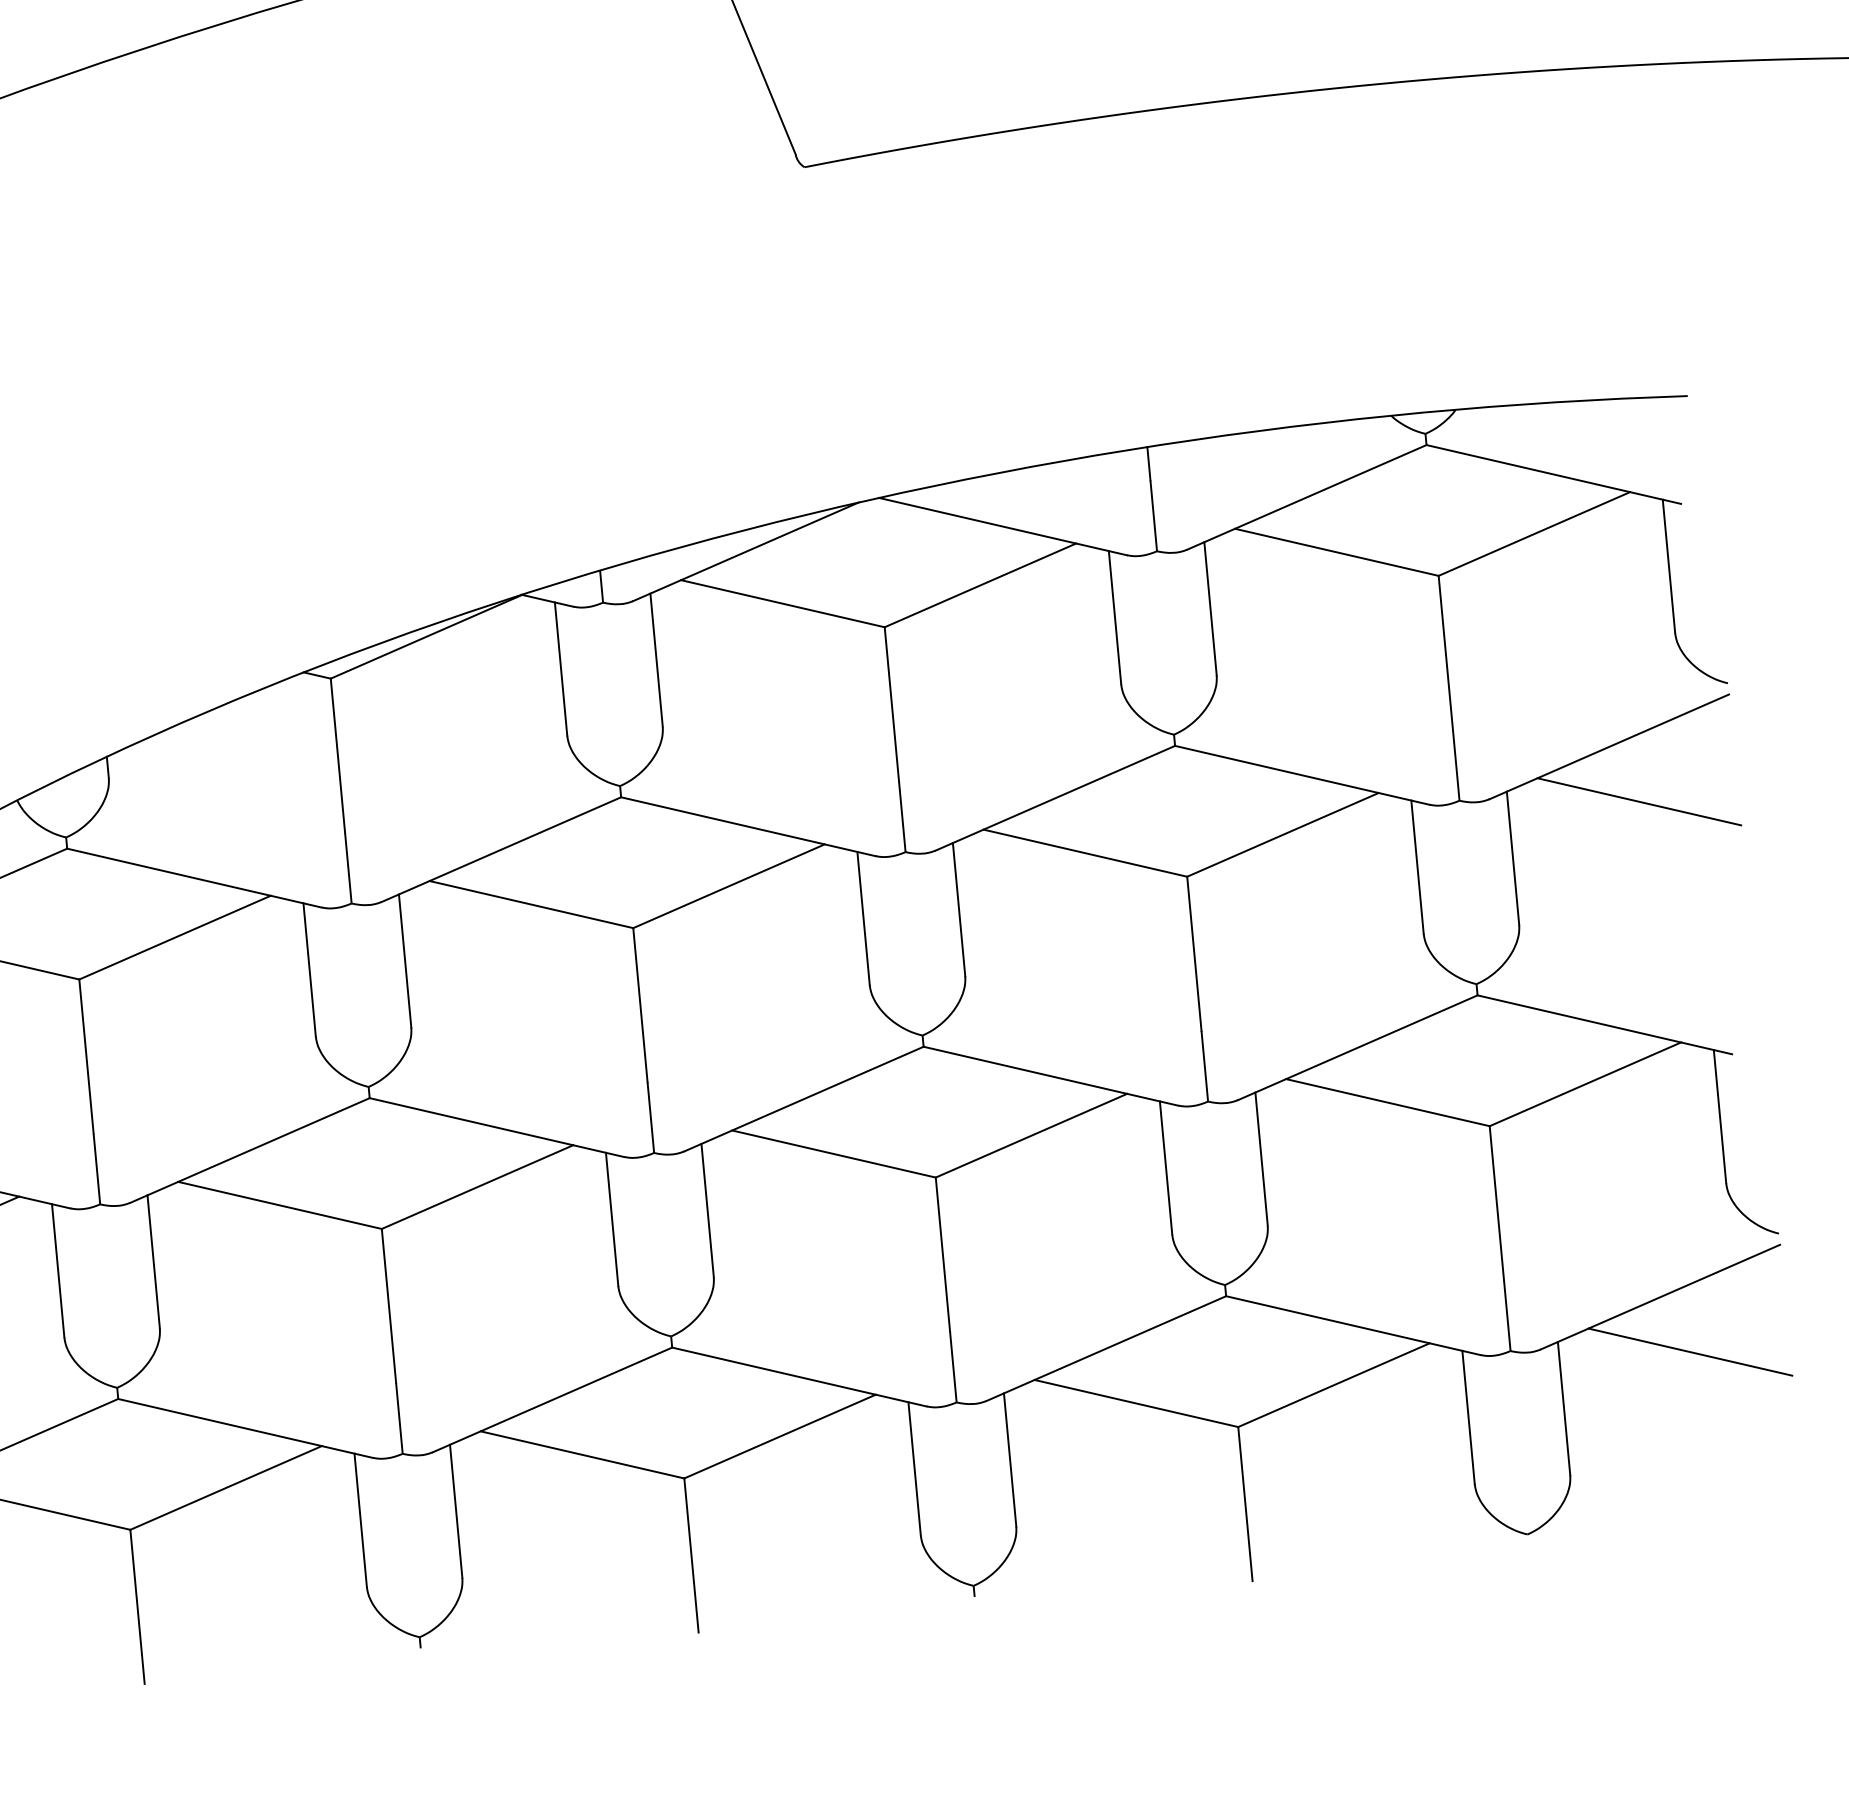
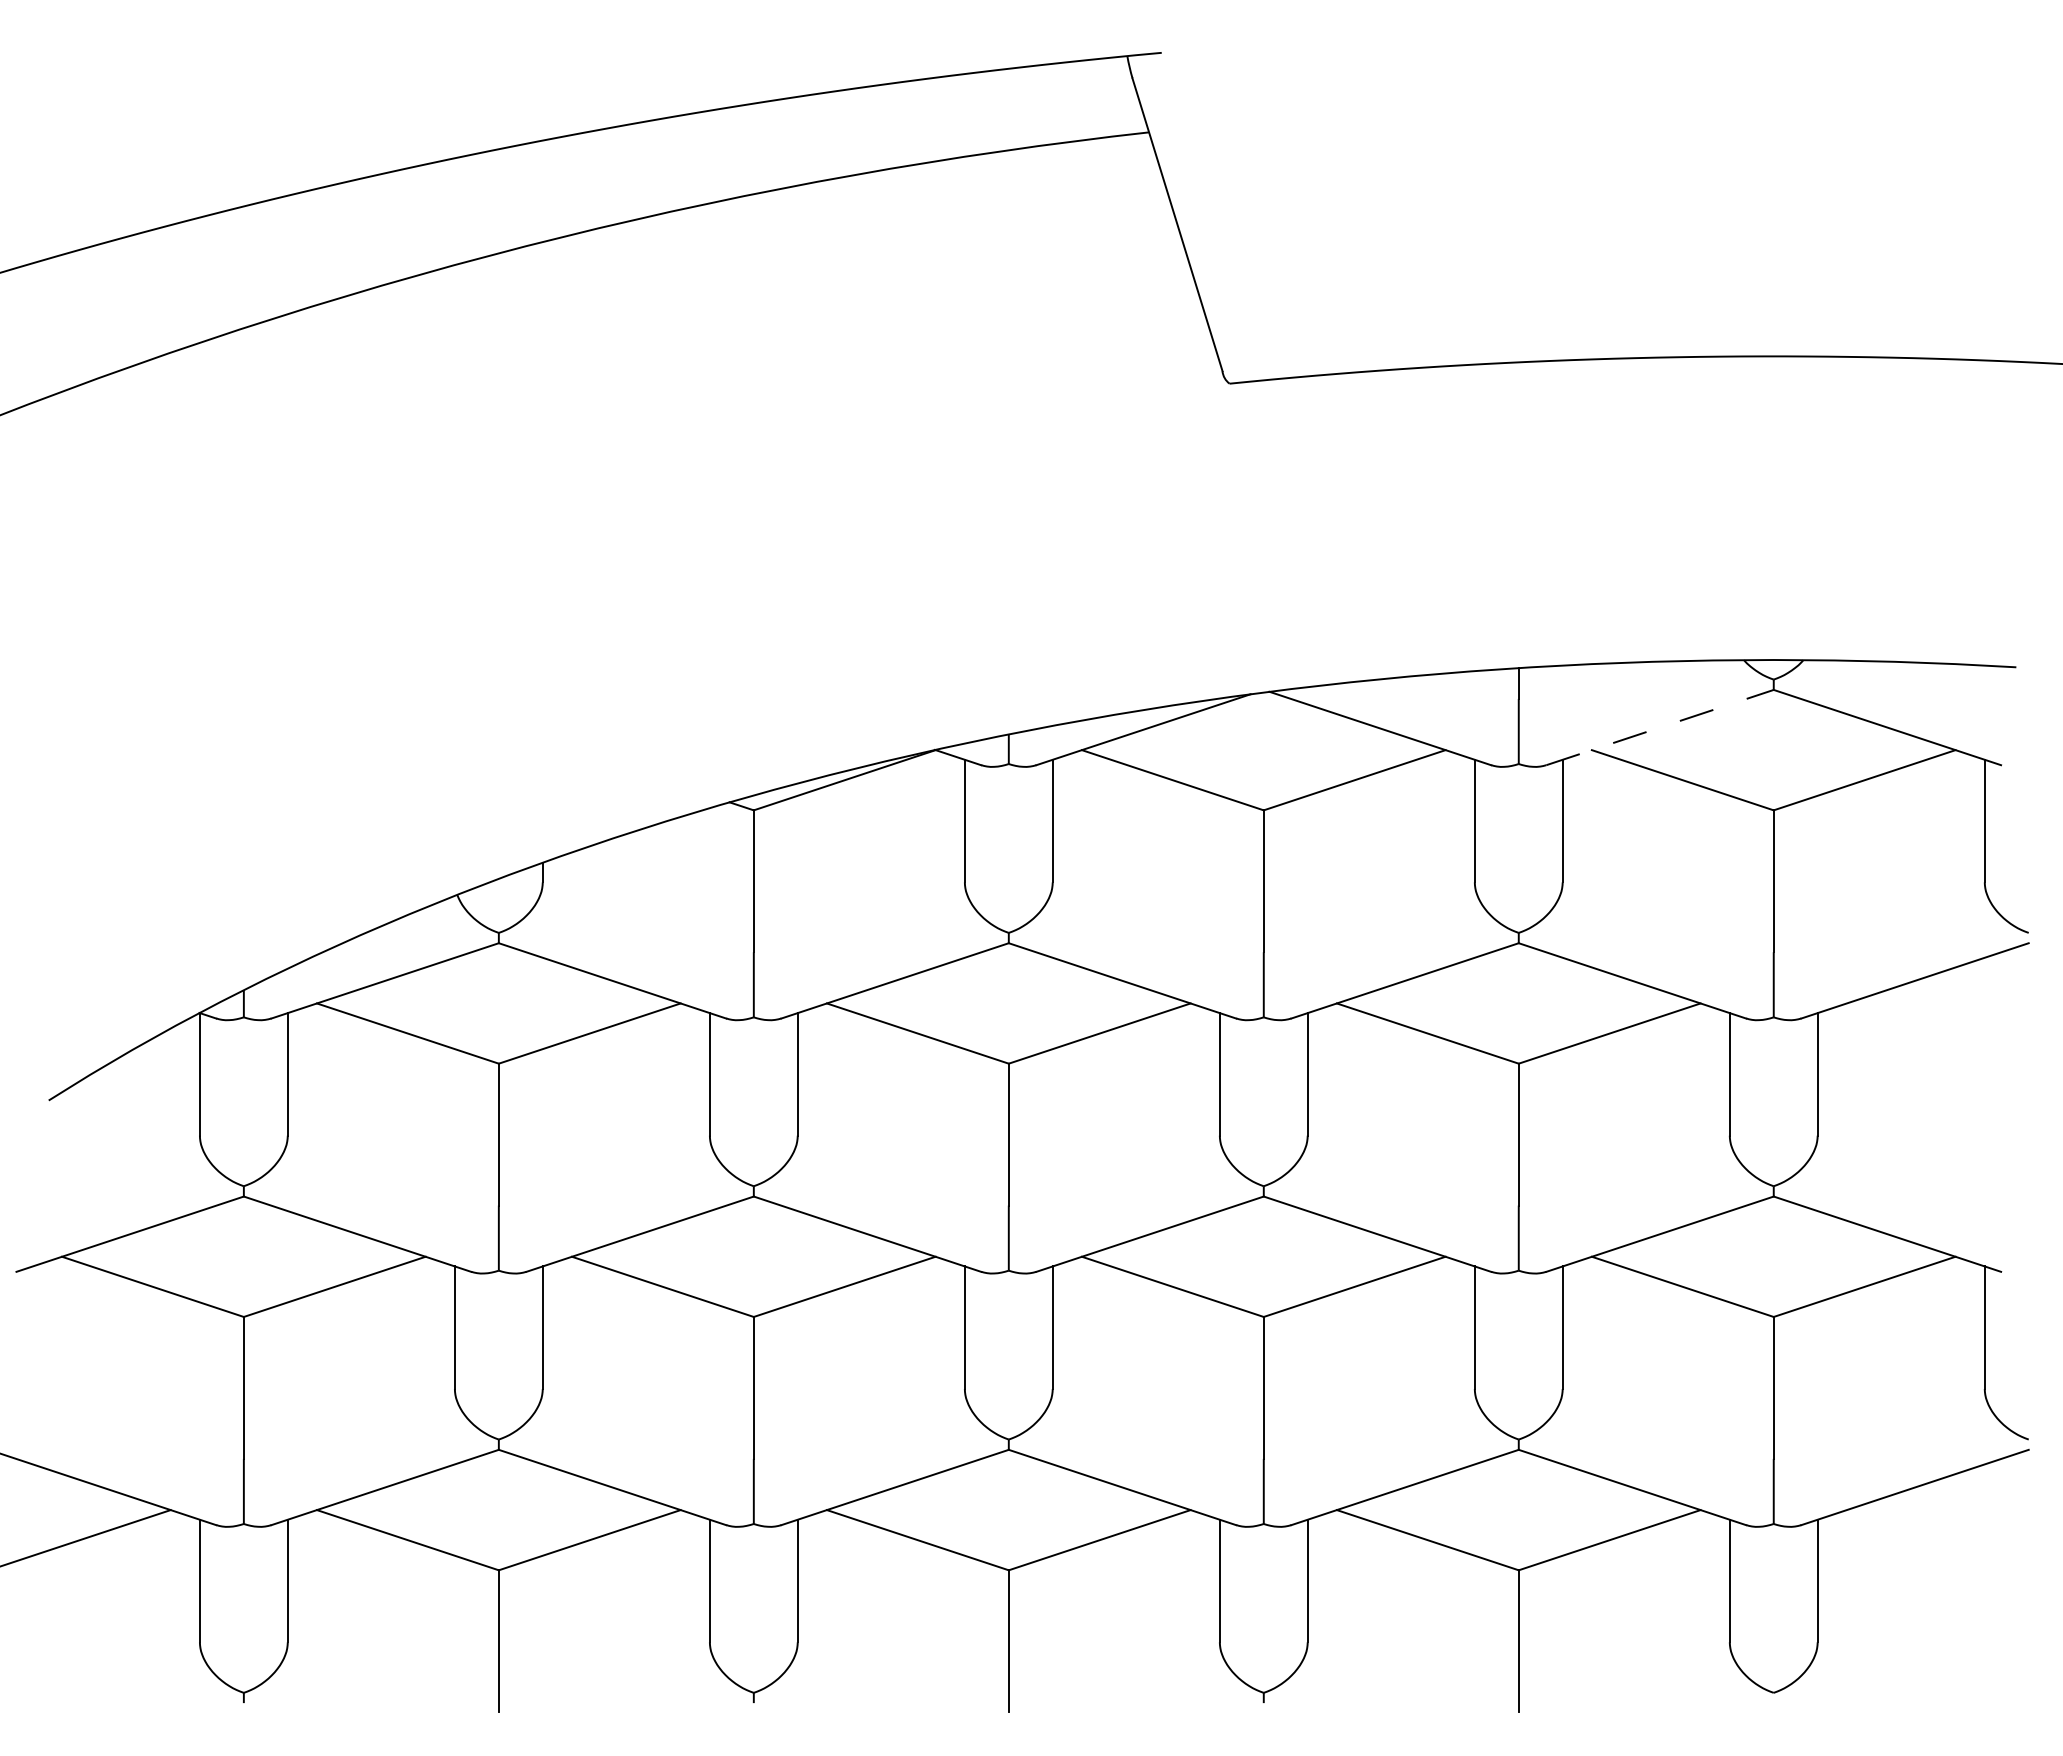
line: (1307, 497) -> (1660, 727), solid -> dashed
line: (1639, 801) -> (1937, 1033), removed
line: (1690, 1352) -> (1937, 1540), removed

